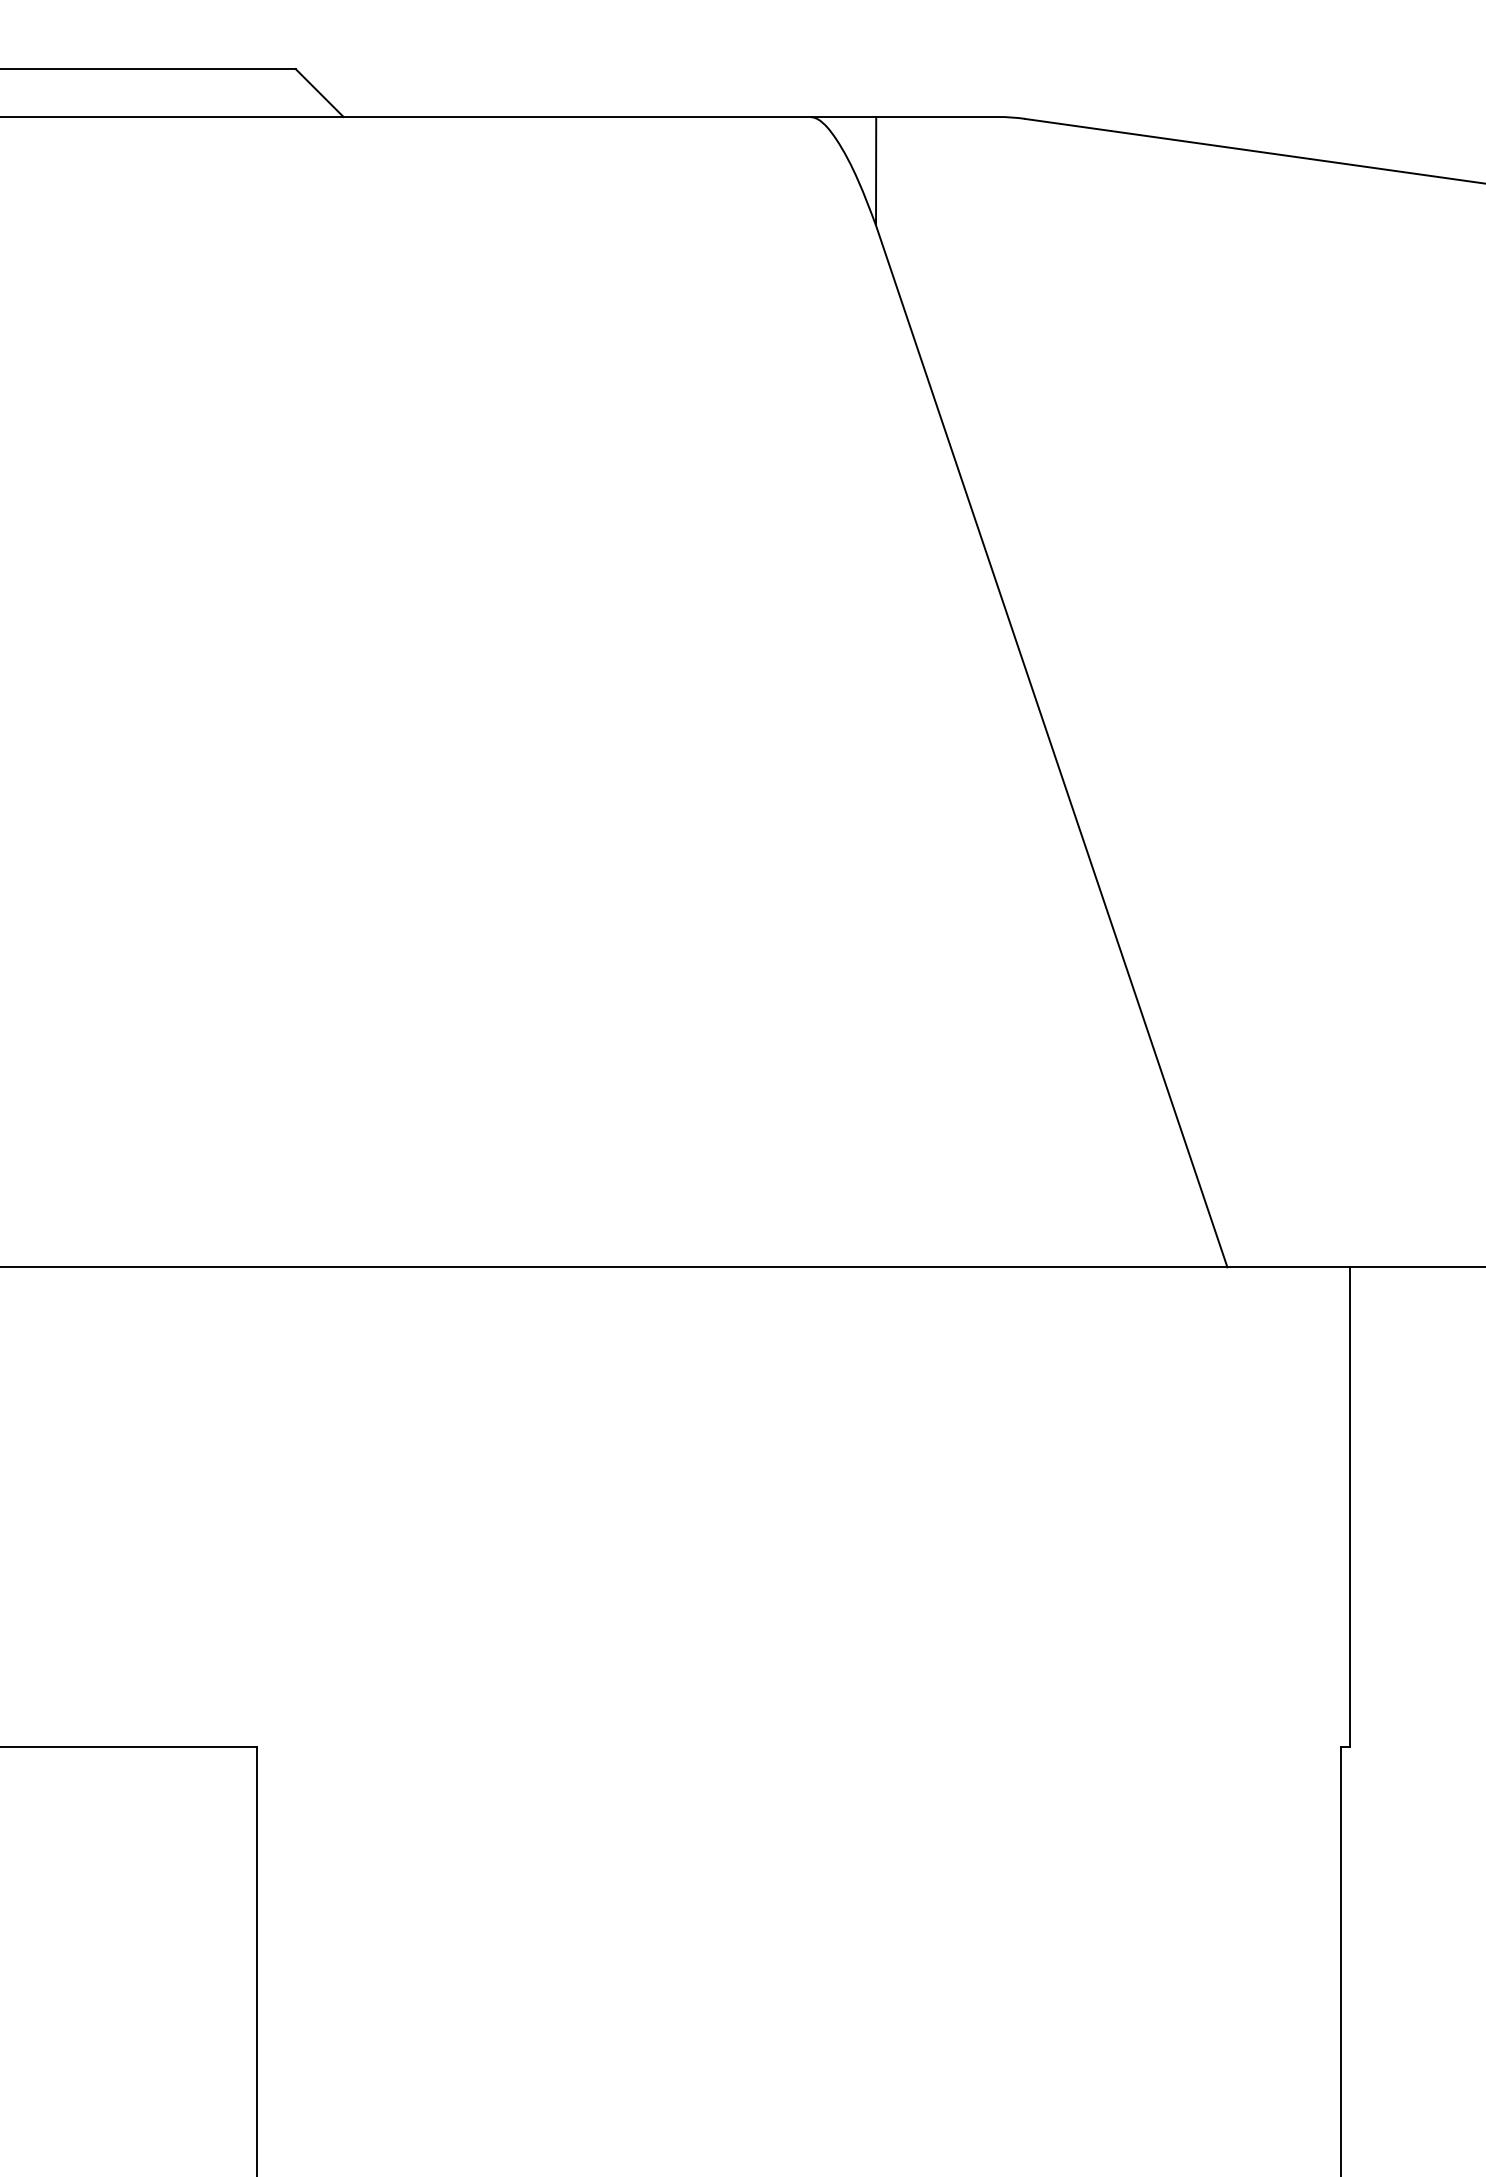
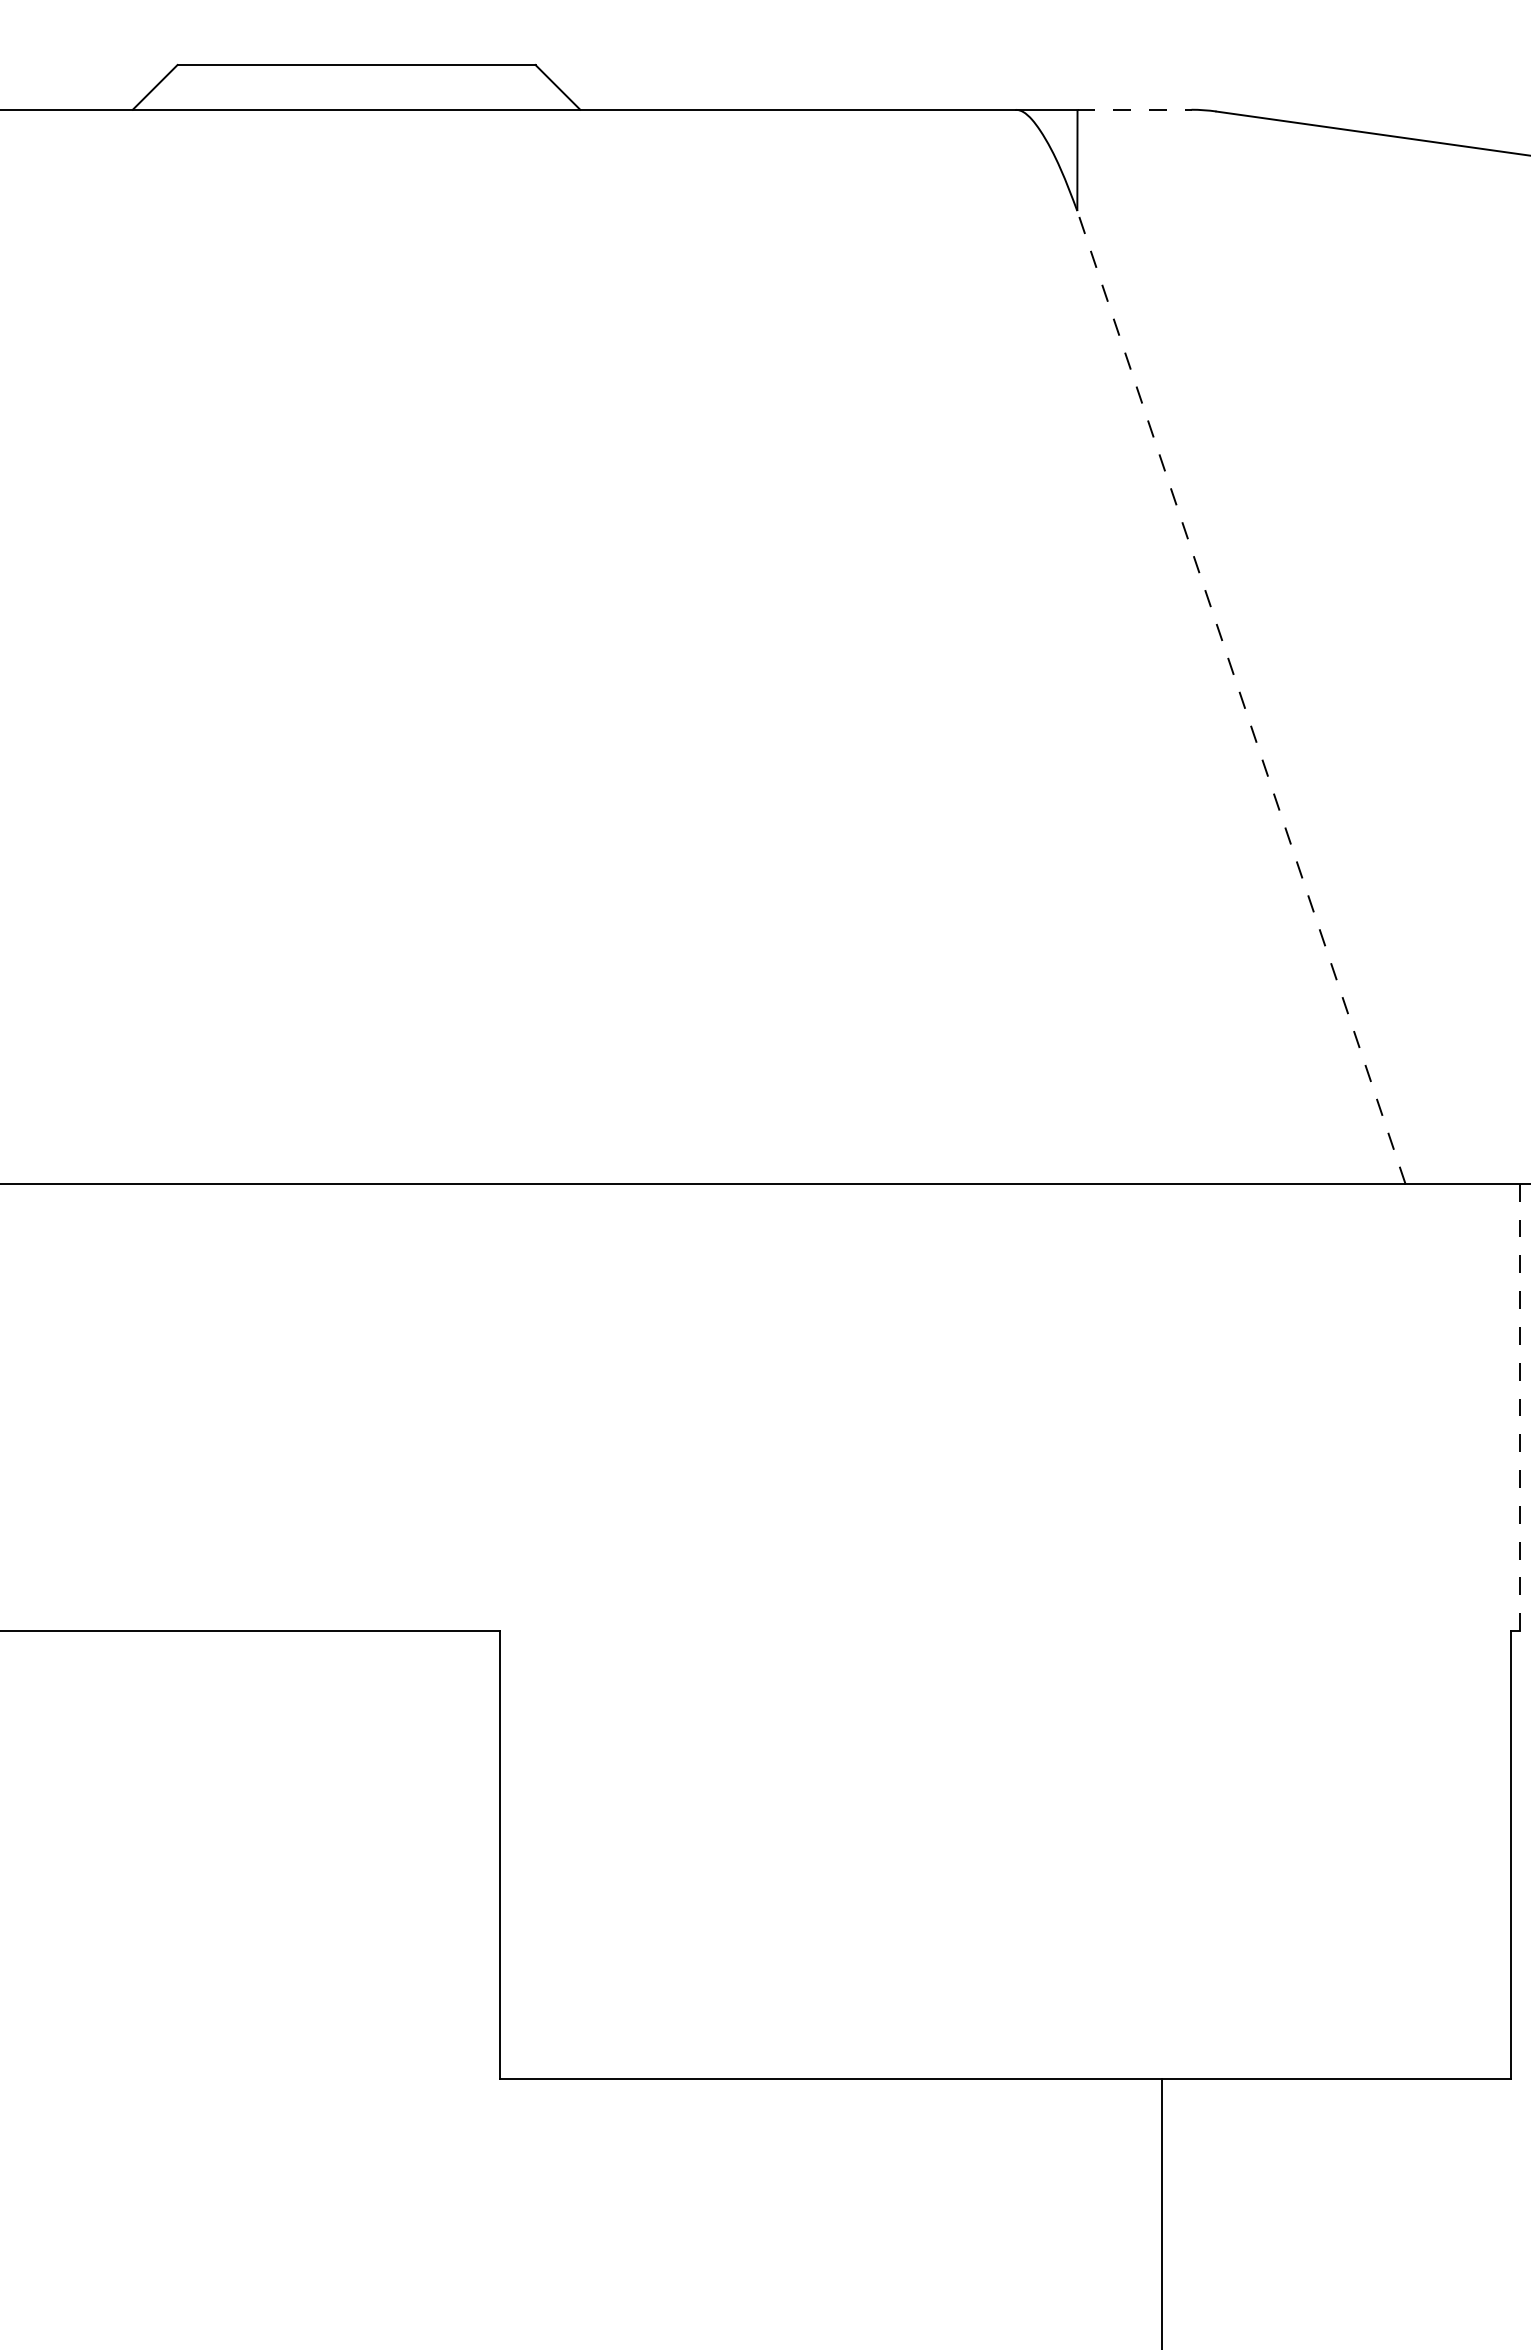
line: (938, 116) -> (1135, 109), solid -> dashed
line: (1051, 745) -> (1241, 696), solid -> dashed
line: (1349, 1507) -> (1519, 1407), solid -> dashed

